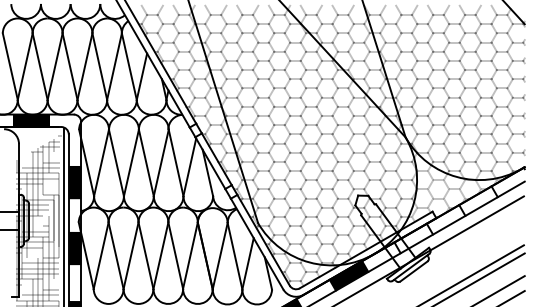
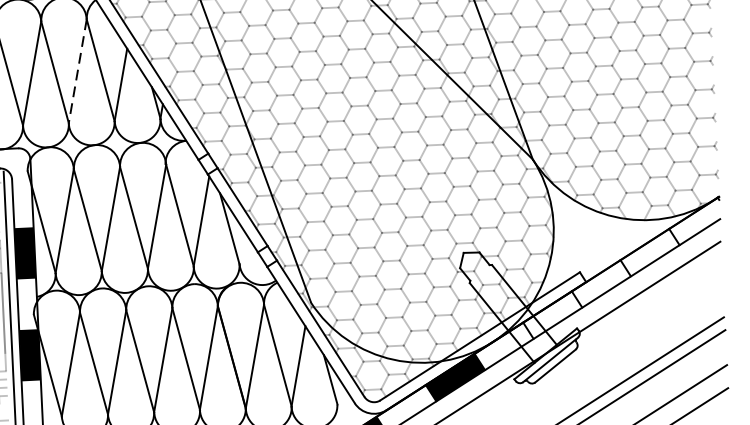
line: (114, 67) -> (77, 72), solid -> dashed
hatch: (463, 182) -> (625, 224), removed

